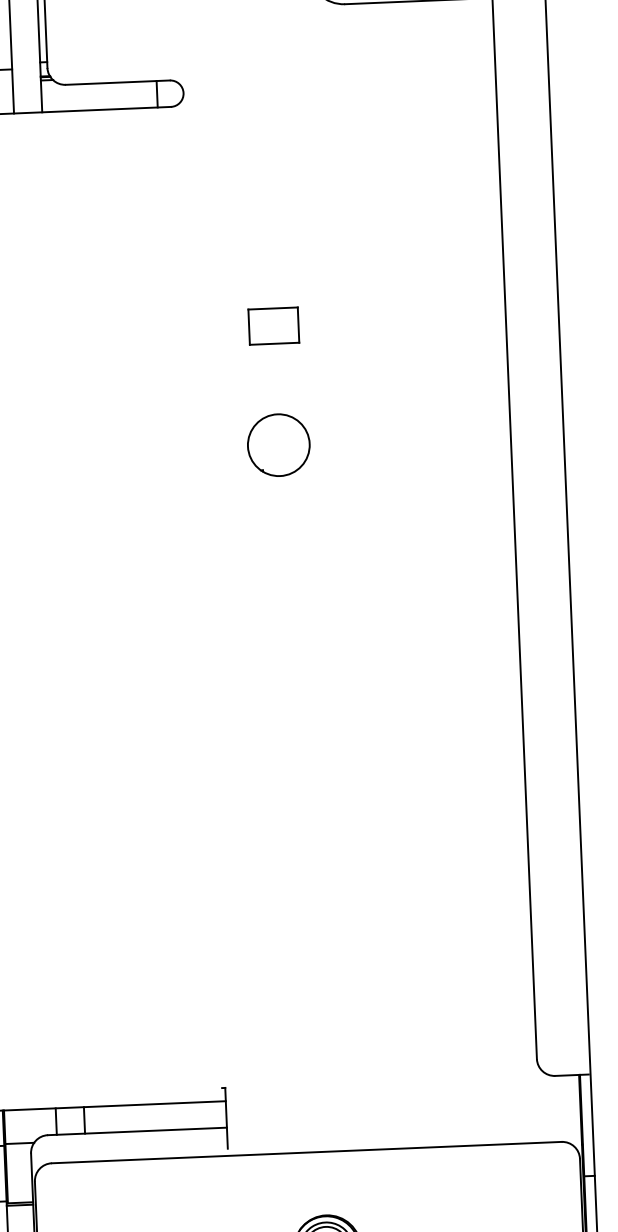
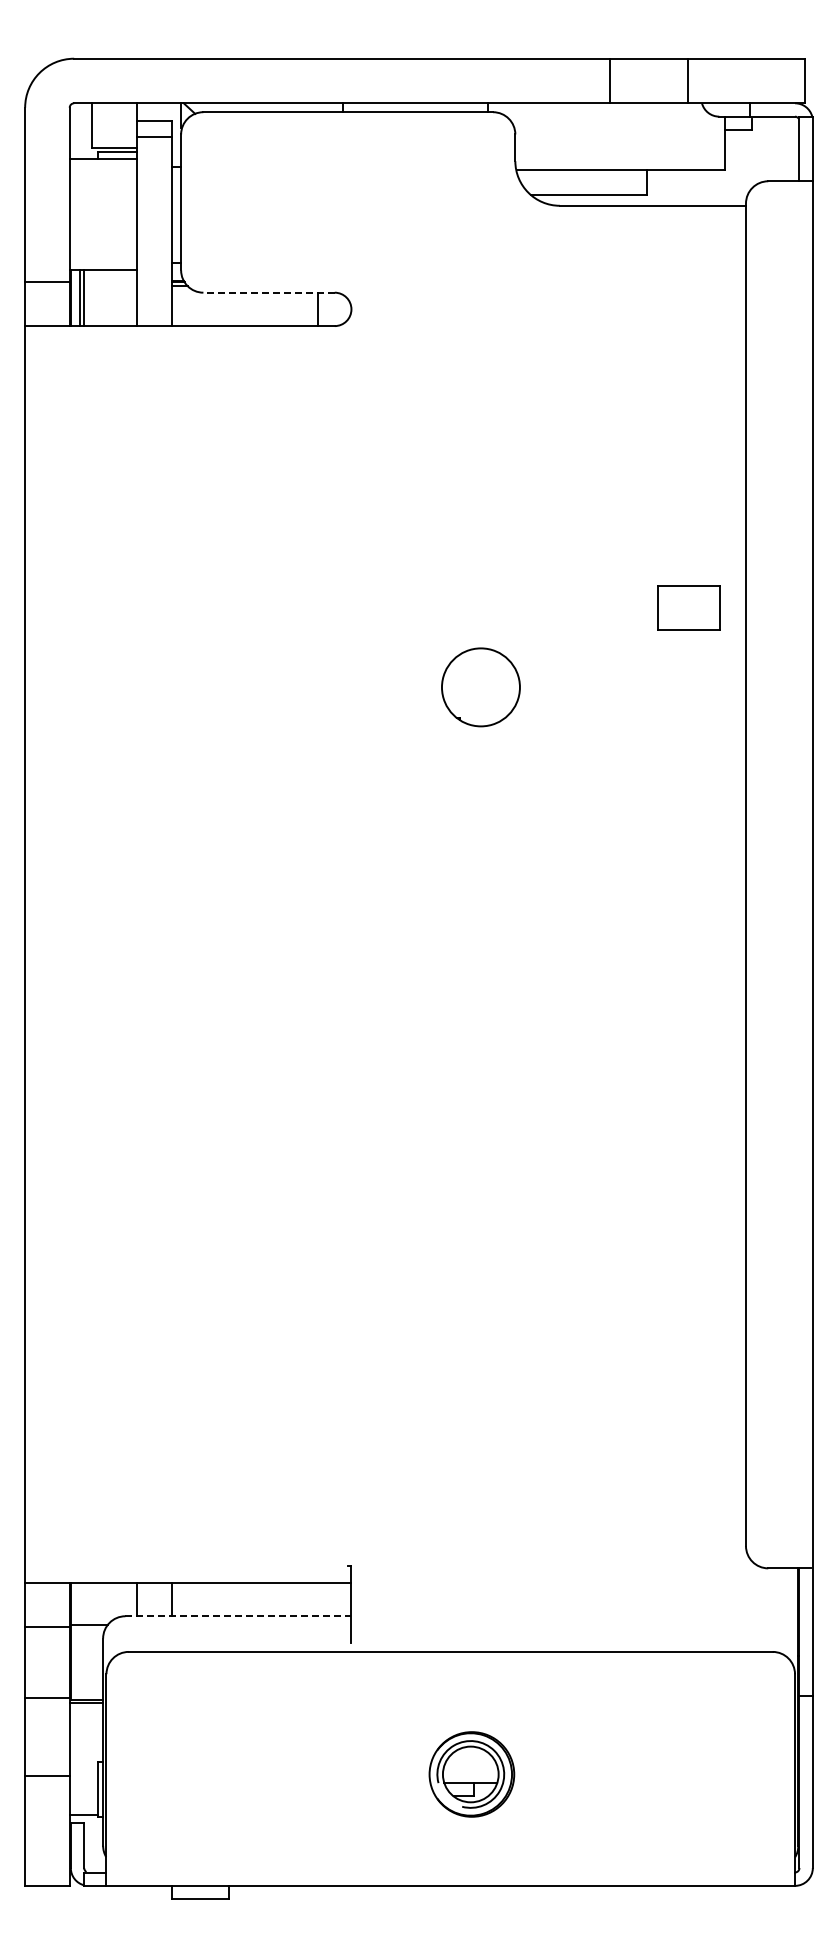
line: (118, 82) -> (269, 292), solid -> dashed
part: (273, 325) -> (688, 607), moved
part: (278, 445) -> (480, 687), moved
line: (137, 1131) -> (238, 1616), solid -> dashed

